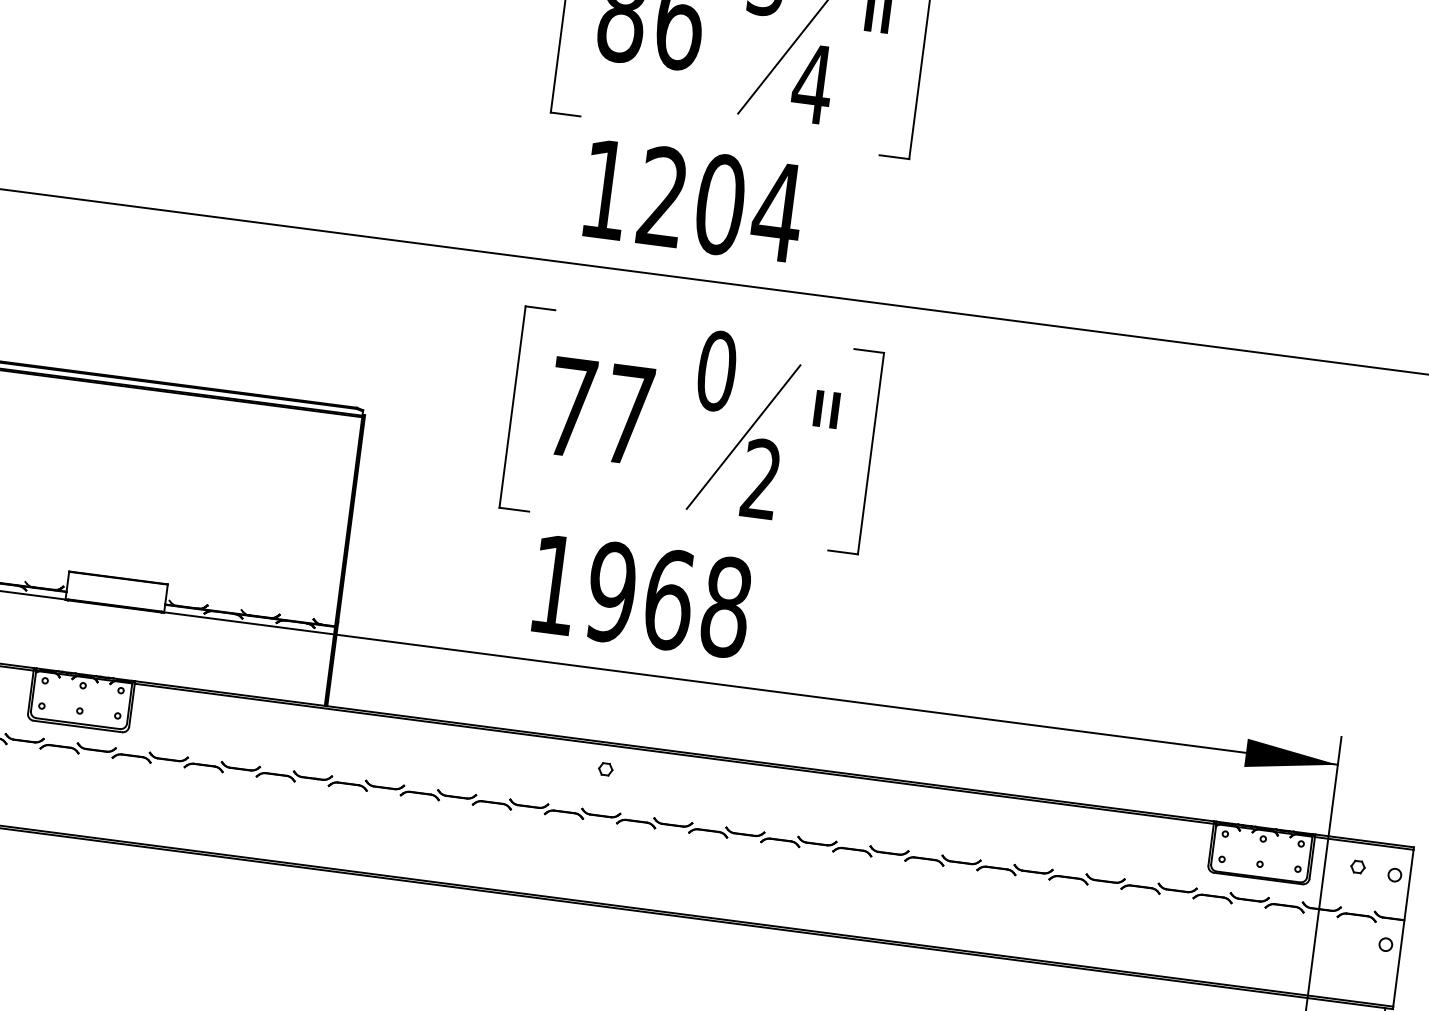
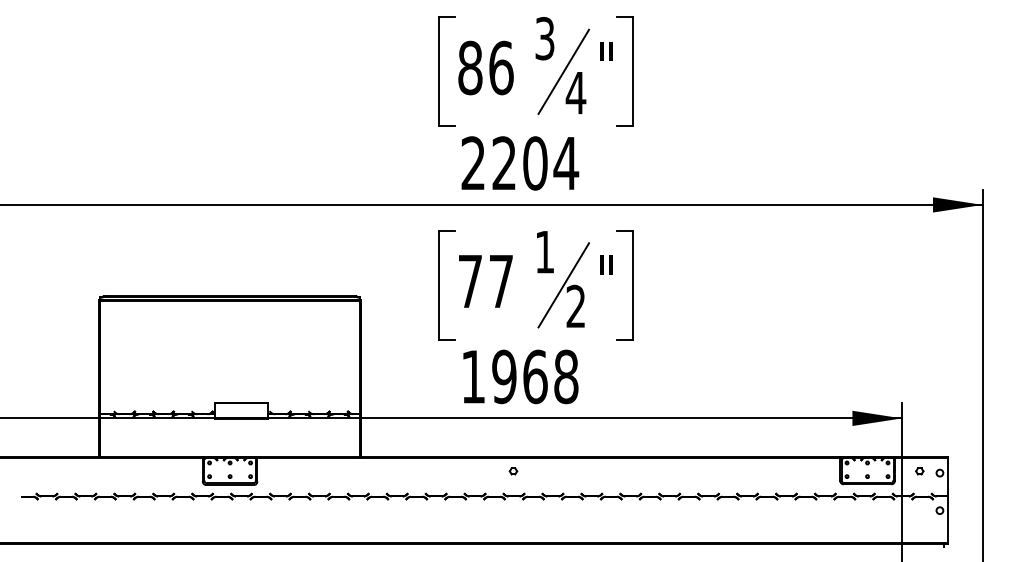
text: (604, 187) -> (472, 162), 1204 -> 2204
text: (716, 369) -> (544, 251), 0 -> 1

